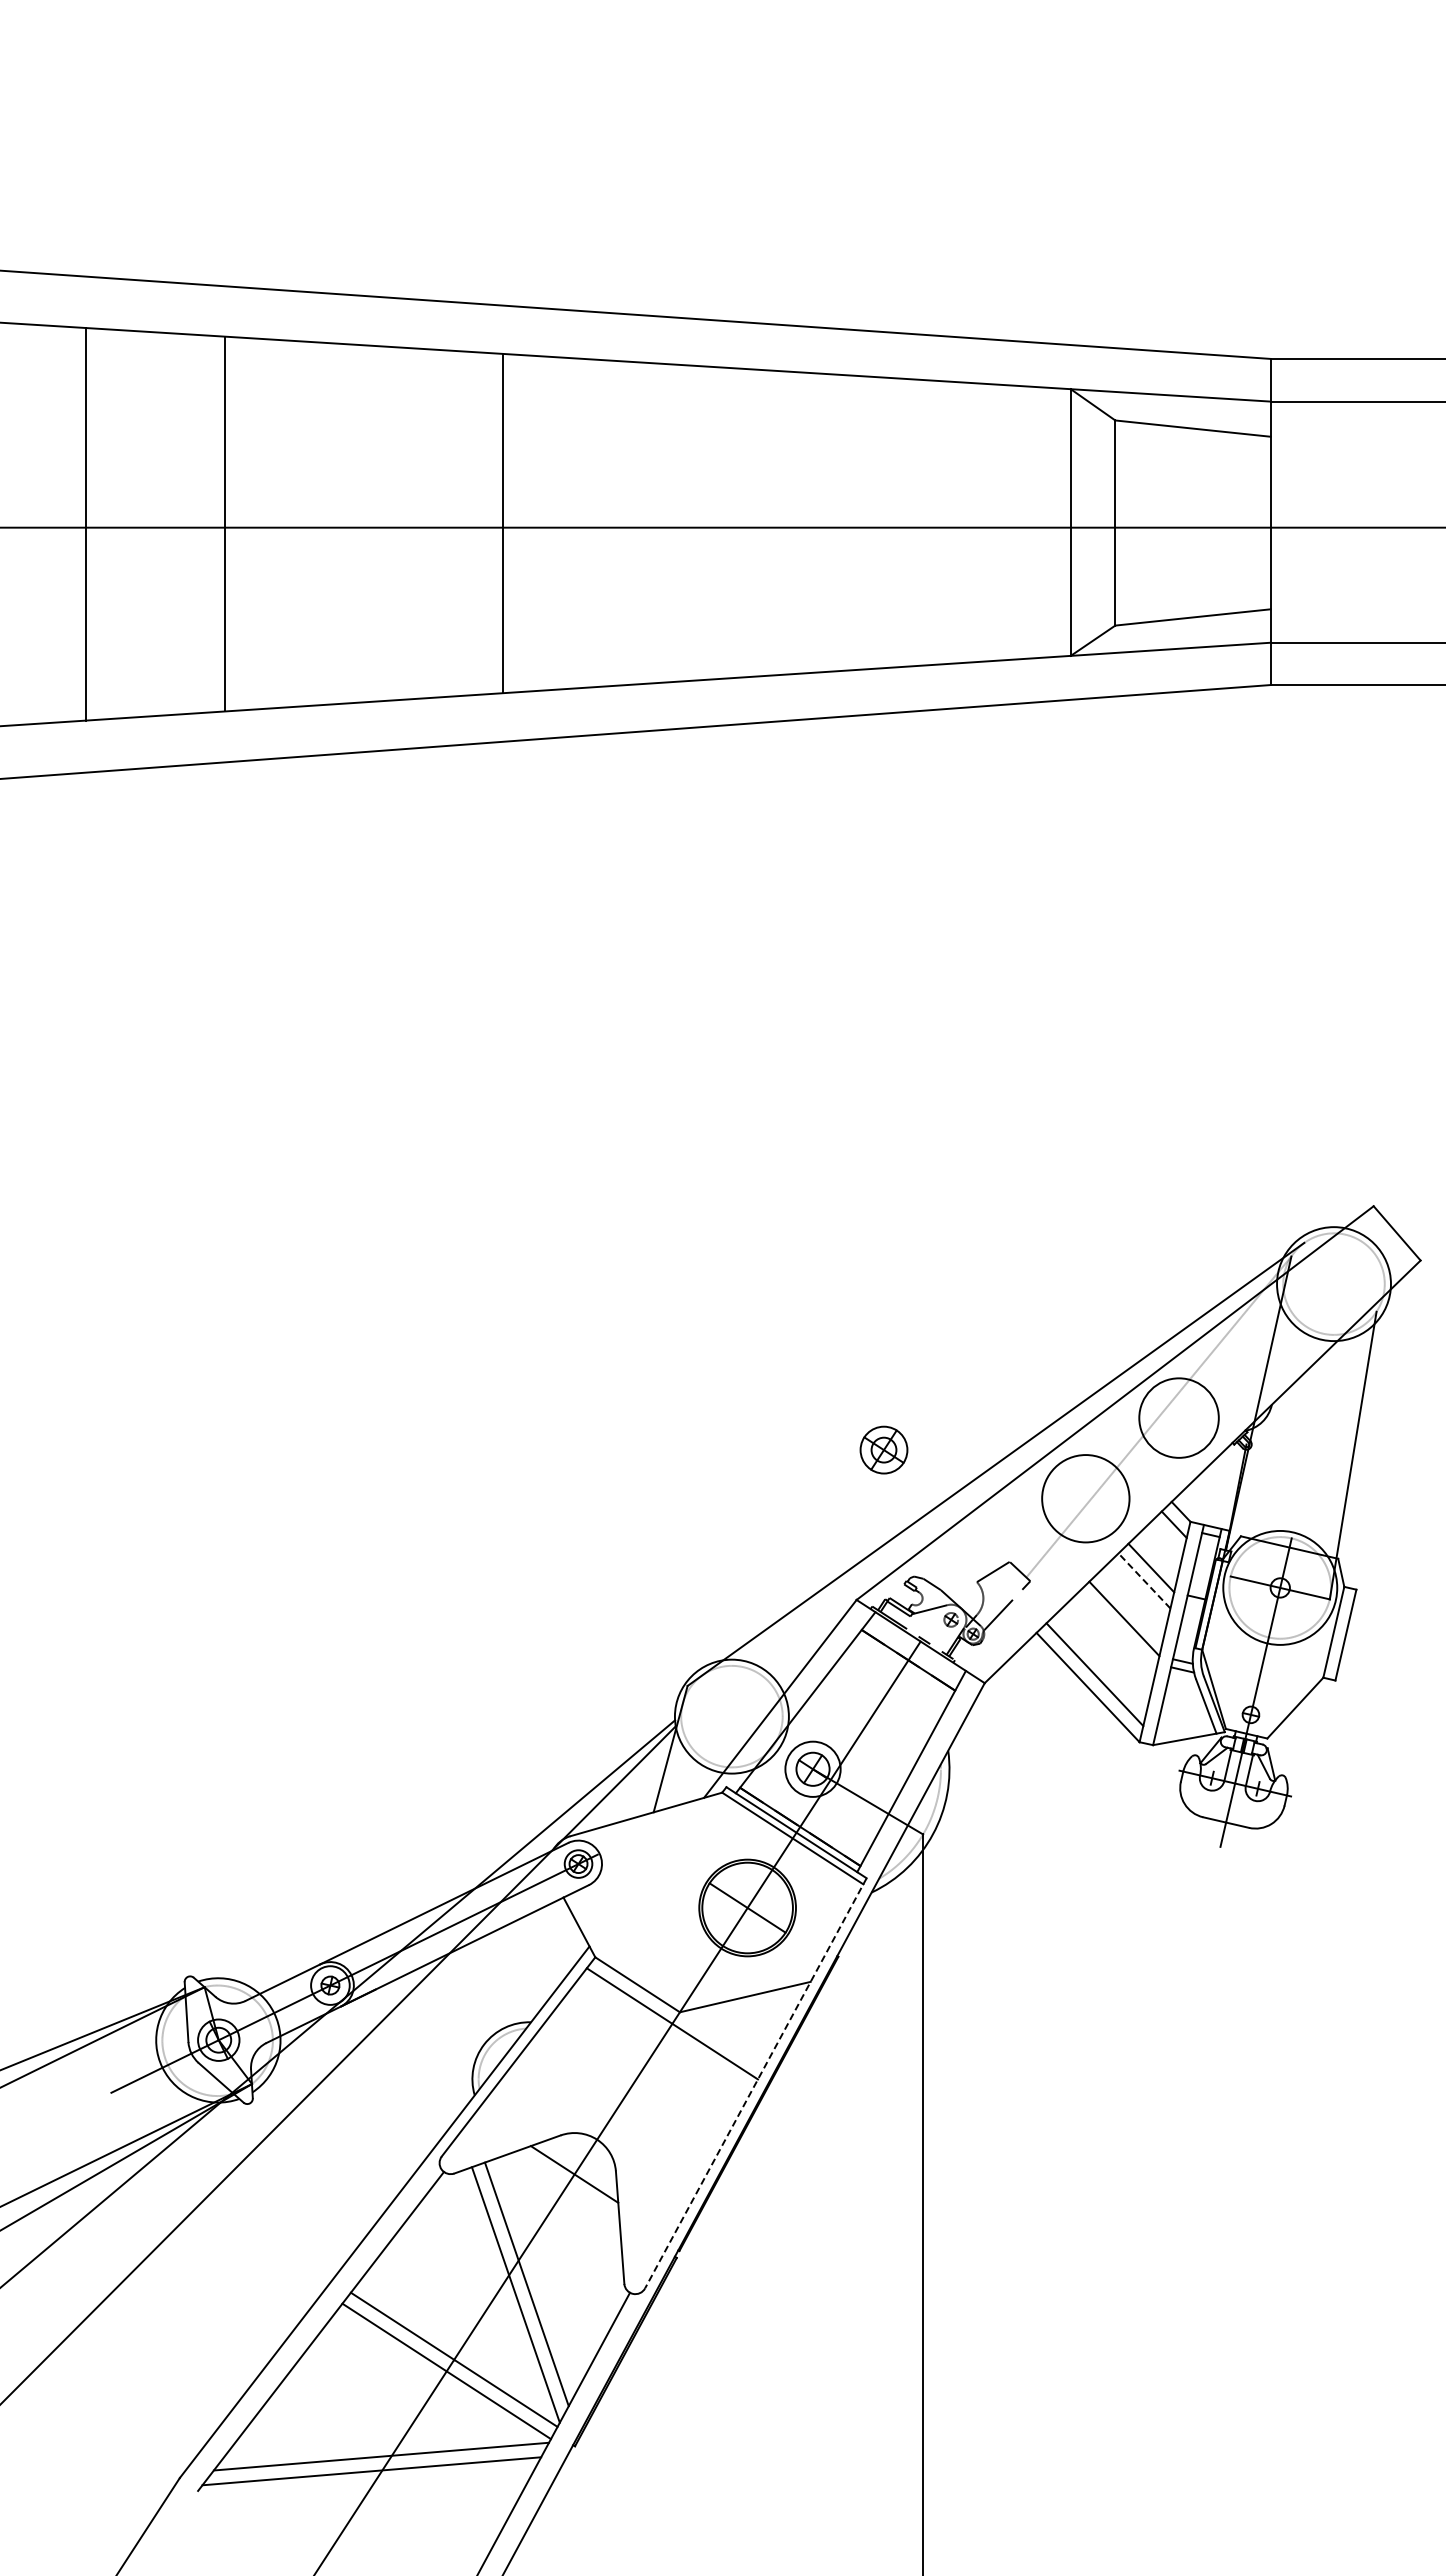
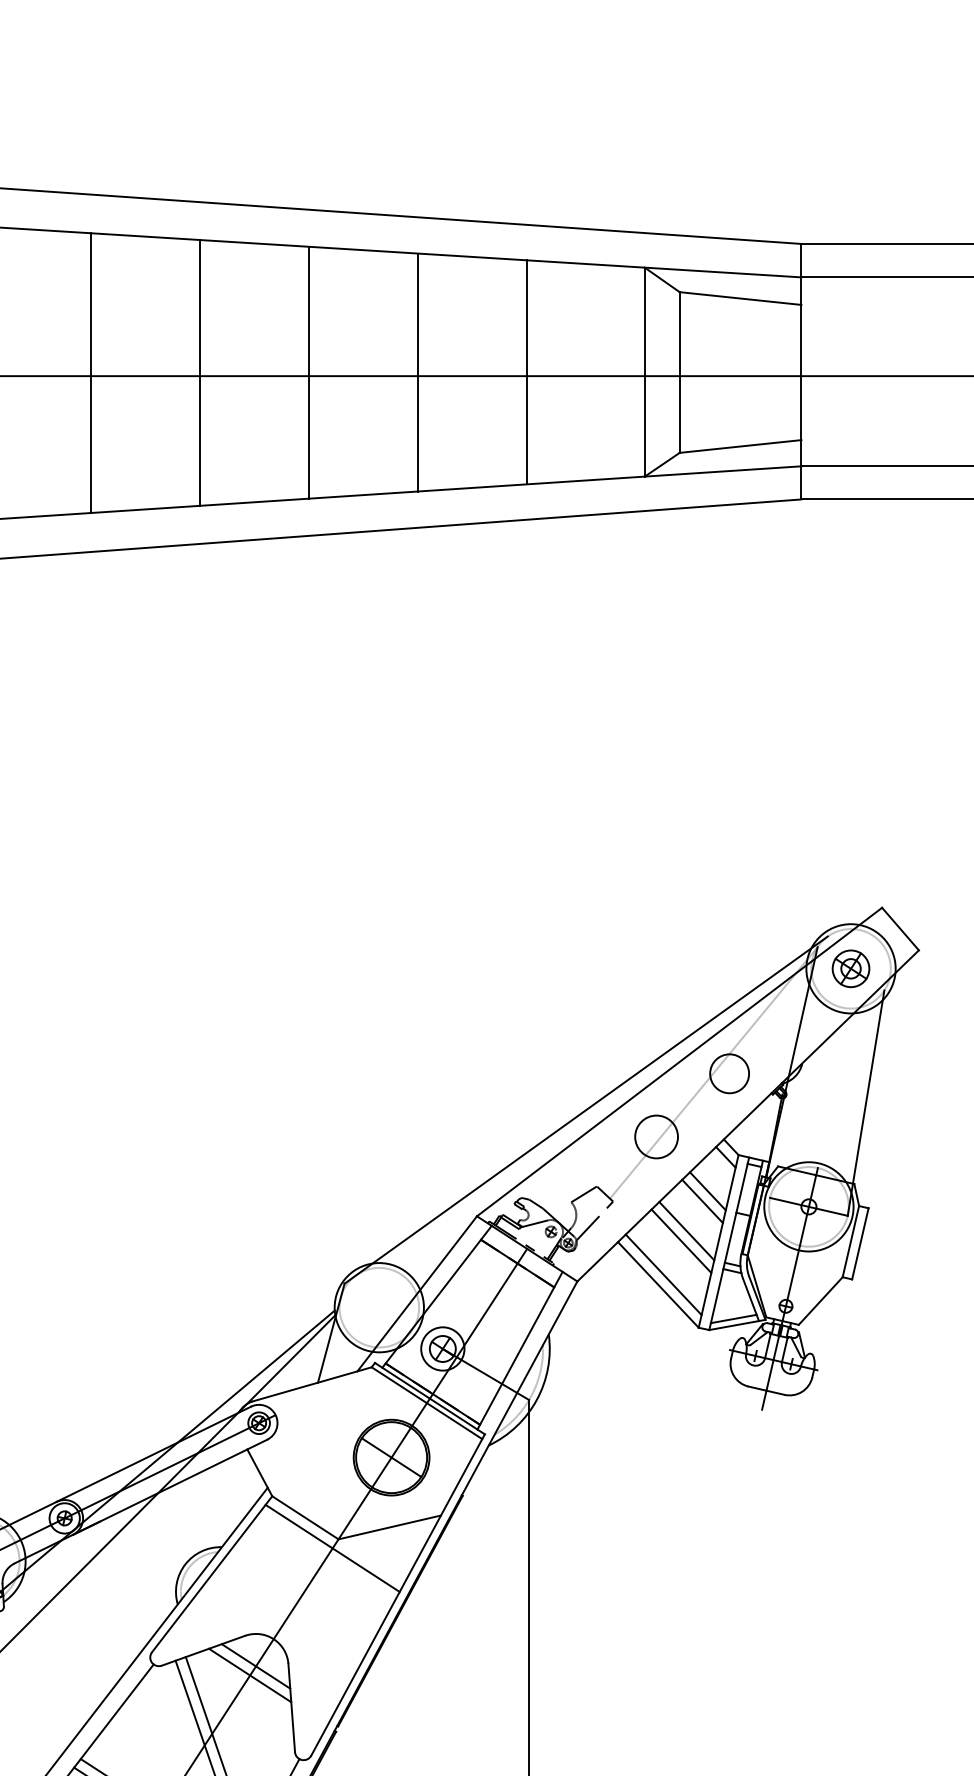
line: (781, 522) -> (418, 372), added
line: (920, 522) -> (527, 372), added
line: (364, 523) -> (91, 372), added
line: (642, 523) -> (309, 372), added
circle: (1178, 1417) -> (729, 1073), size x0.62
part: (883, 1449) -> (850, 968), moved
circle: (1085, 1498) -> (656, 1136), size x0.62
line: (1144, 1580) -> (702, 1201), dashed -> solid
line: (1117, 1631) -> (681, 1241), added
line: (1184, 1730) -> (733, 1318), added
line: (755, 2083) -> (397, 1595), dashed -> solid
line: (566, 2185) -> (249, 1675), added

